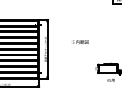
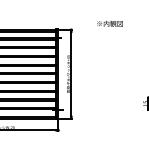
text: (80, 41) -> (110, 22), moved

